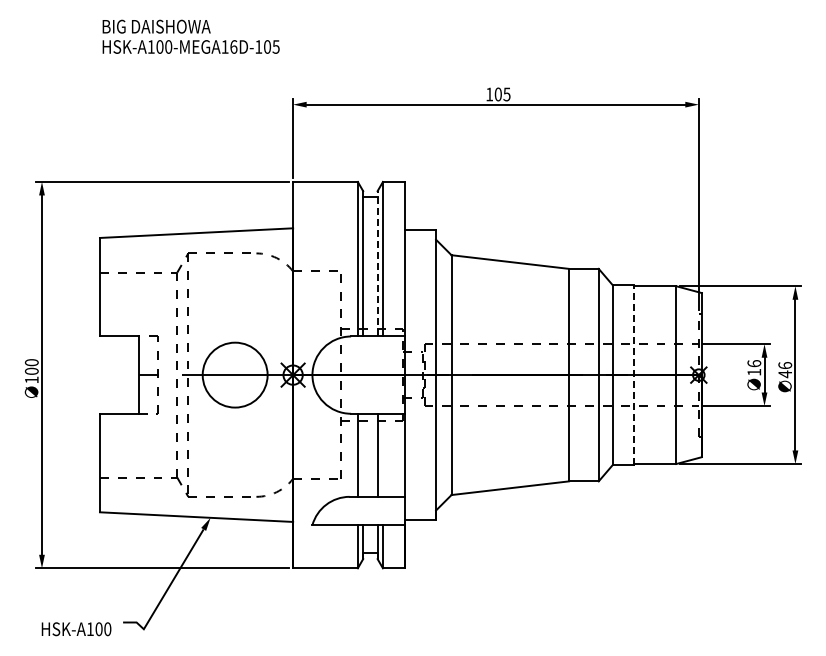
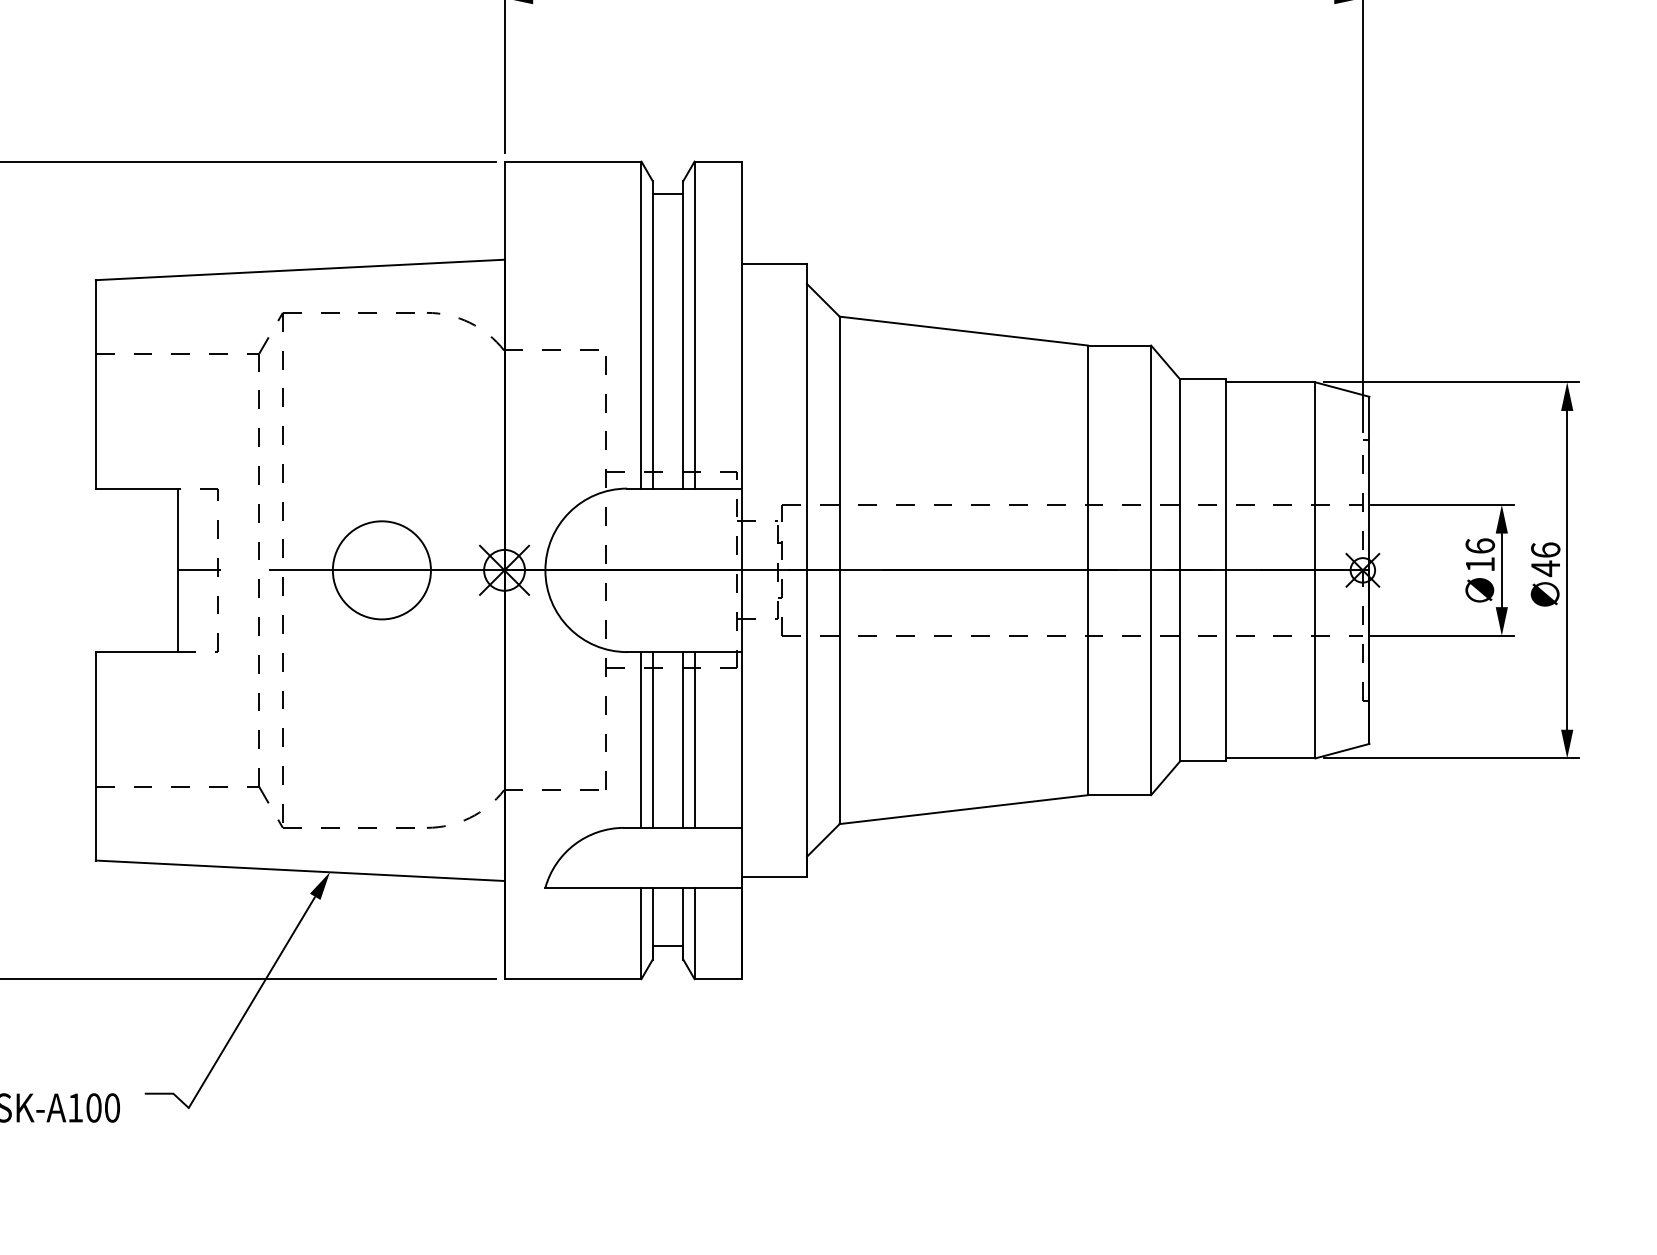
line: (377, 263) -> (683, 334), dashed -> solid
circle: (235, 374) -> (382, 569), size x0.71
line: (634, 374) -> (1226, 569), dashed -> solid
line: (363, 454) -> (653, 738), added
line: (382, 454) -> (693, 738), added

